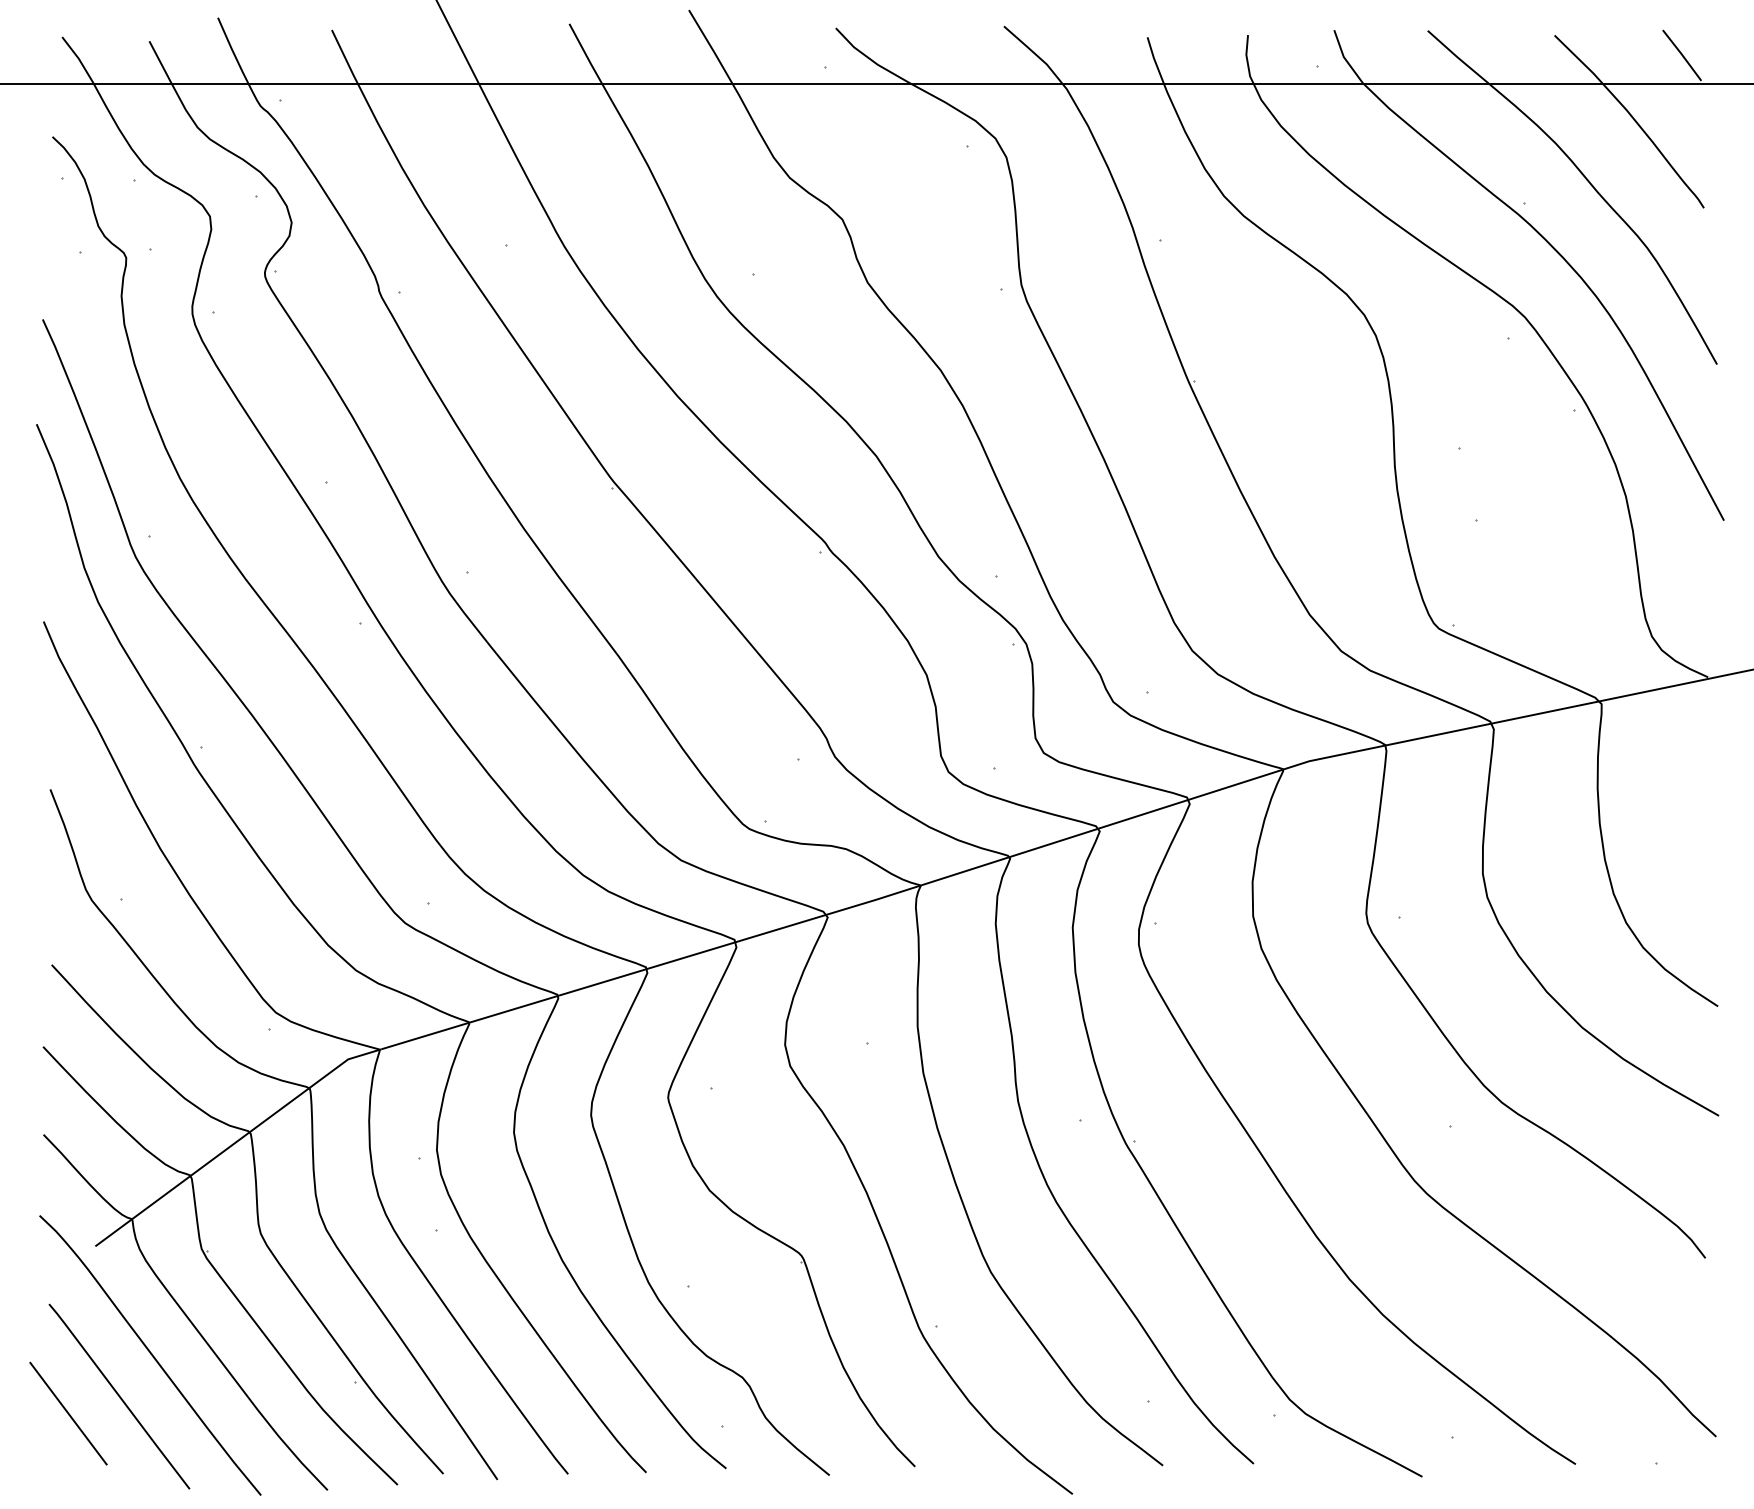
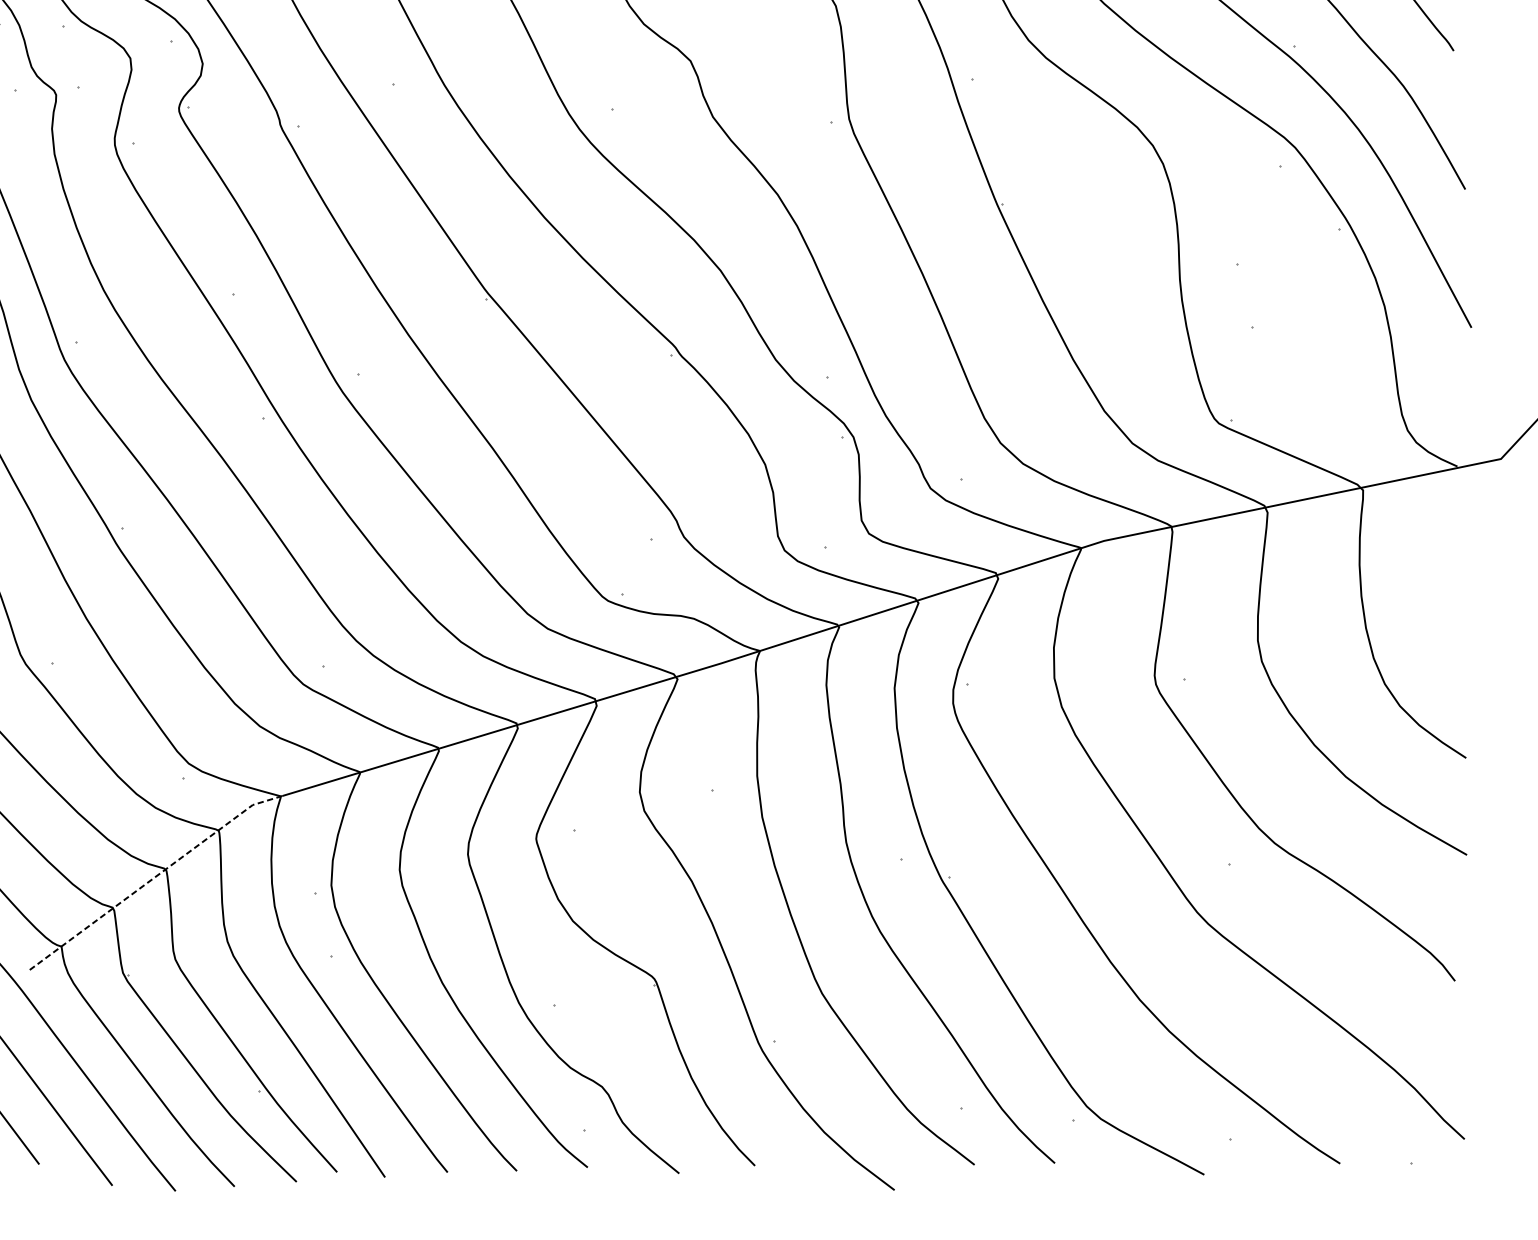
line: (235, 1142) -> (152, 878), solid -> dashed

